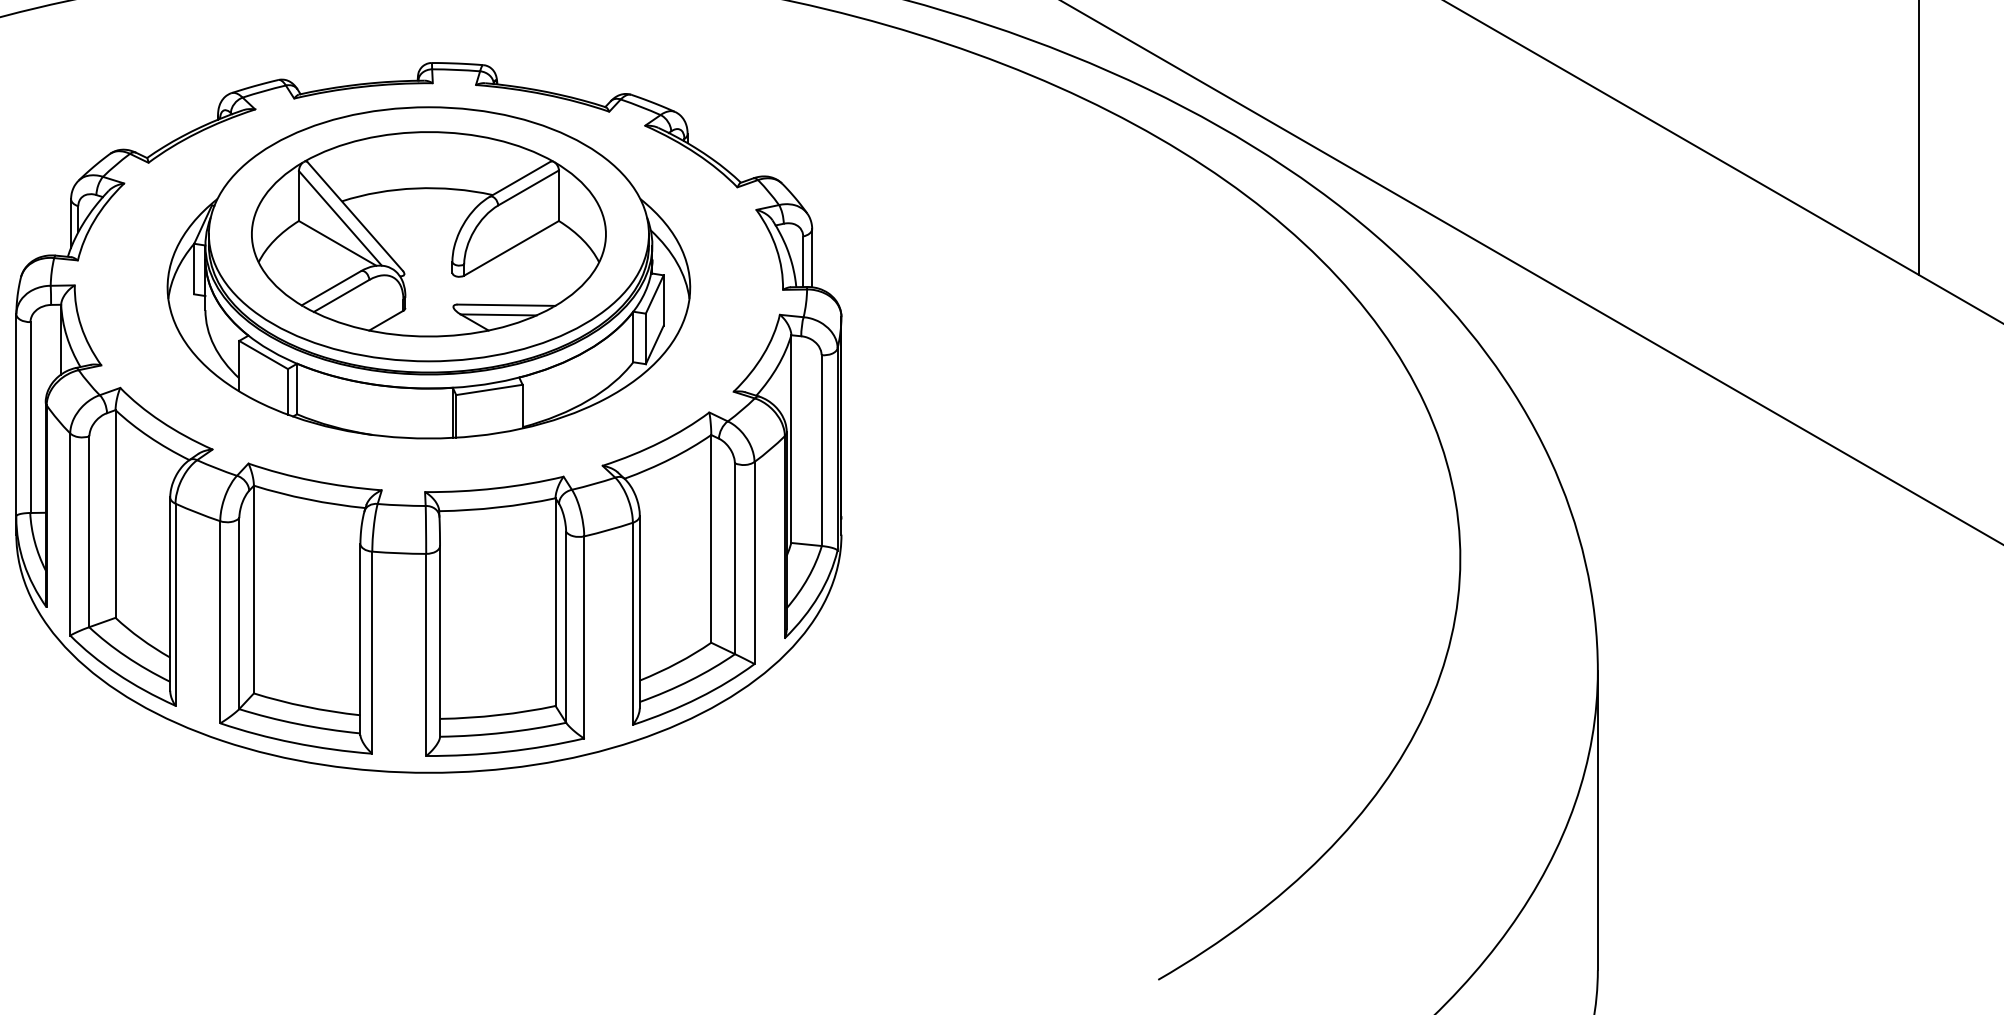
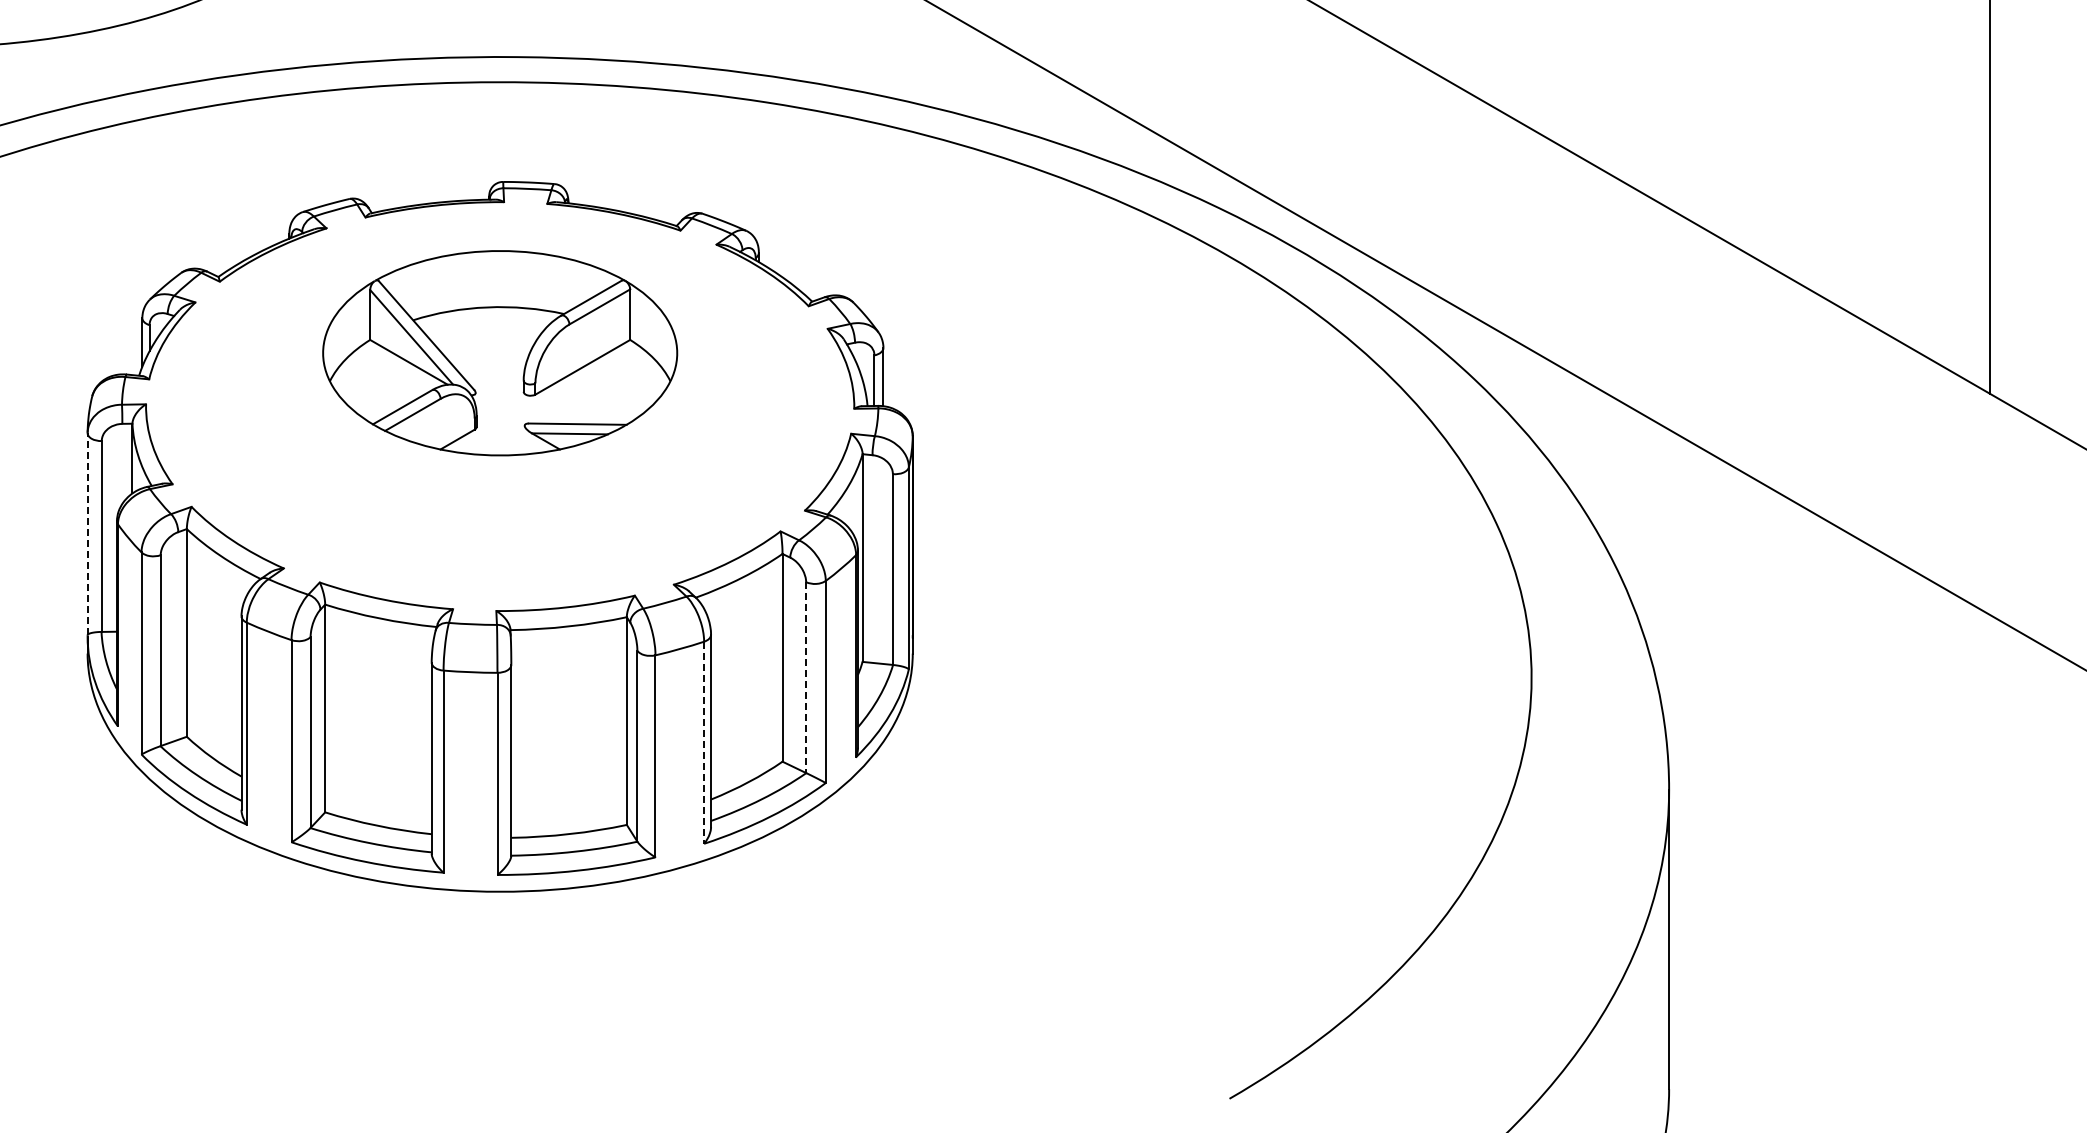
part: (429, 272) -> (500, 391), removed
line: (16, 414) -> (87, 533), solid -> dashed
line: (735, 559) -> (806, 678), solid -> dashed
line: (633, 624) -> (704, 743), solid -> dashed

